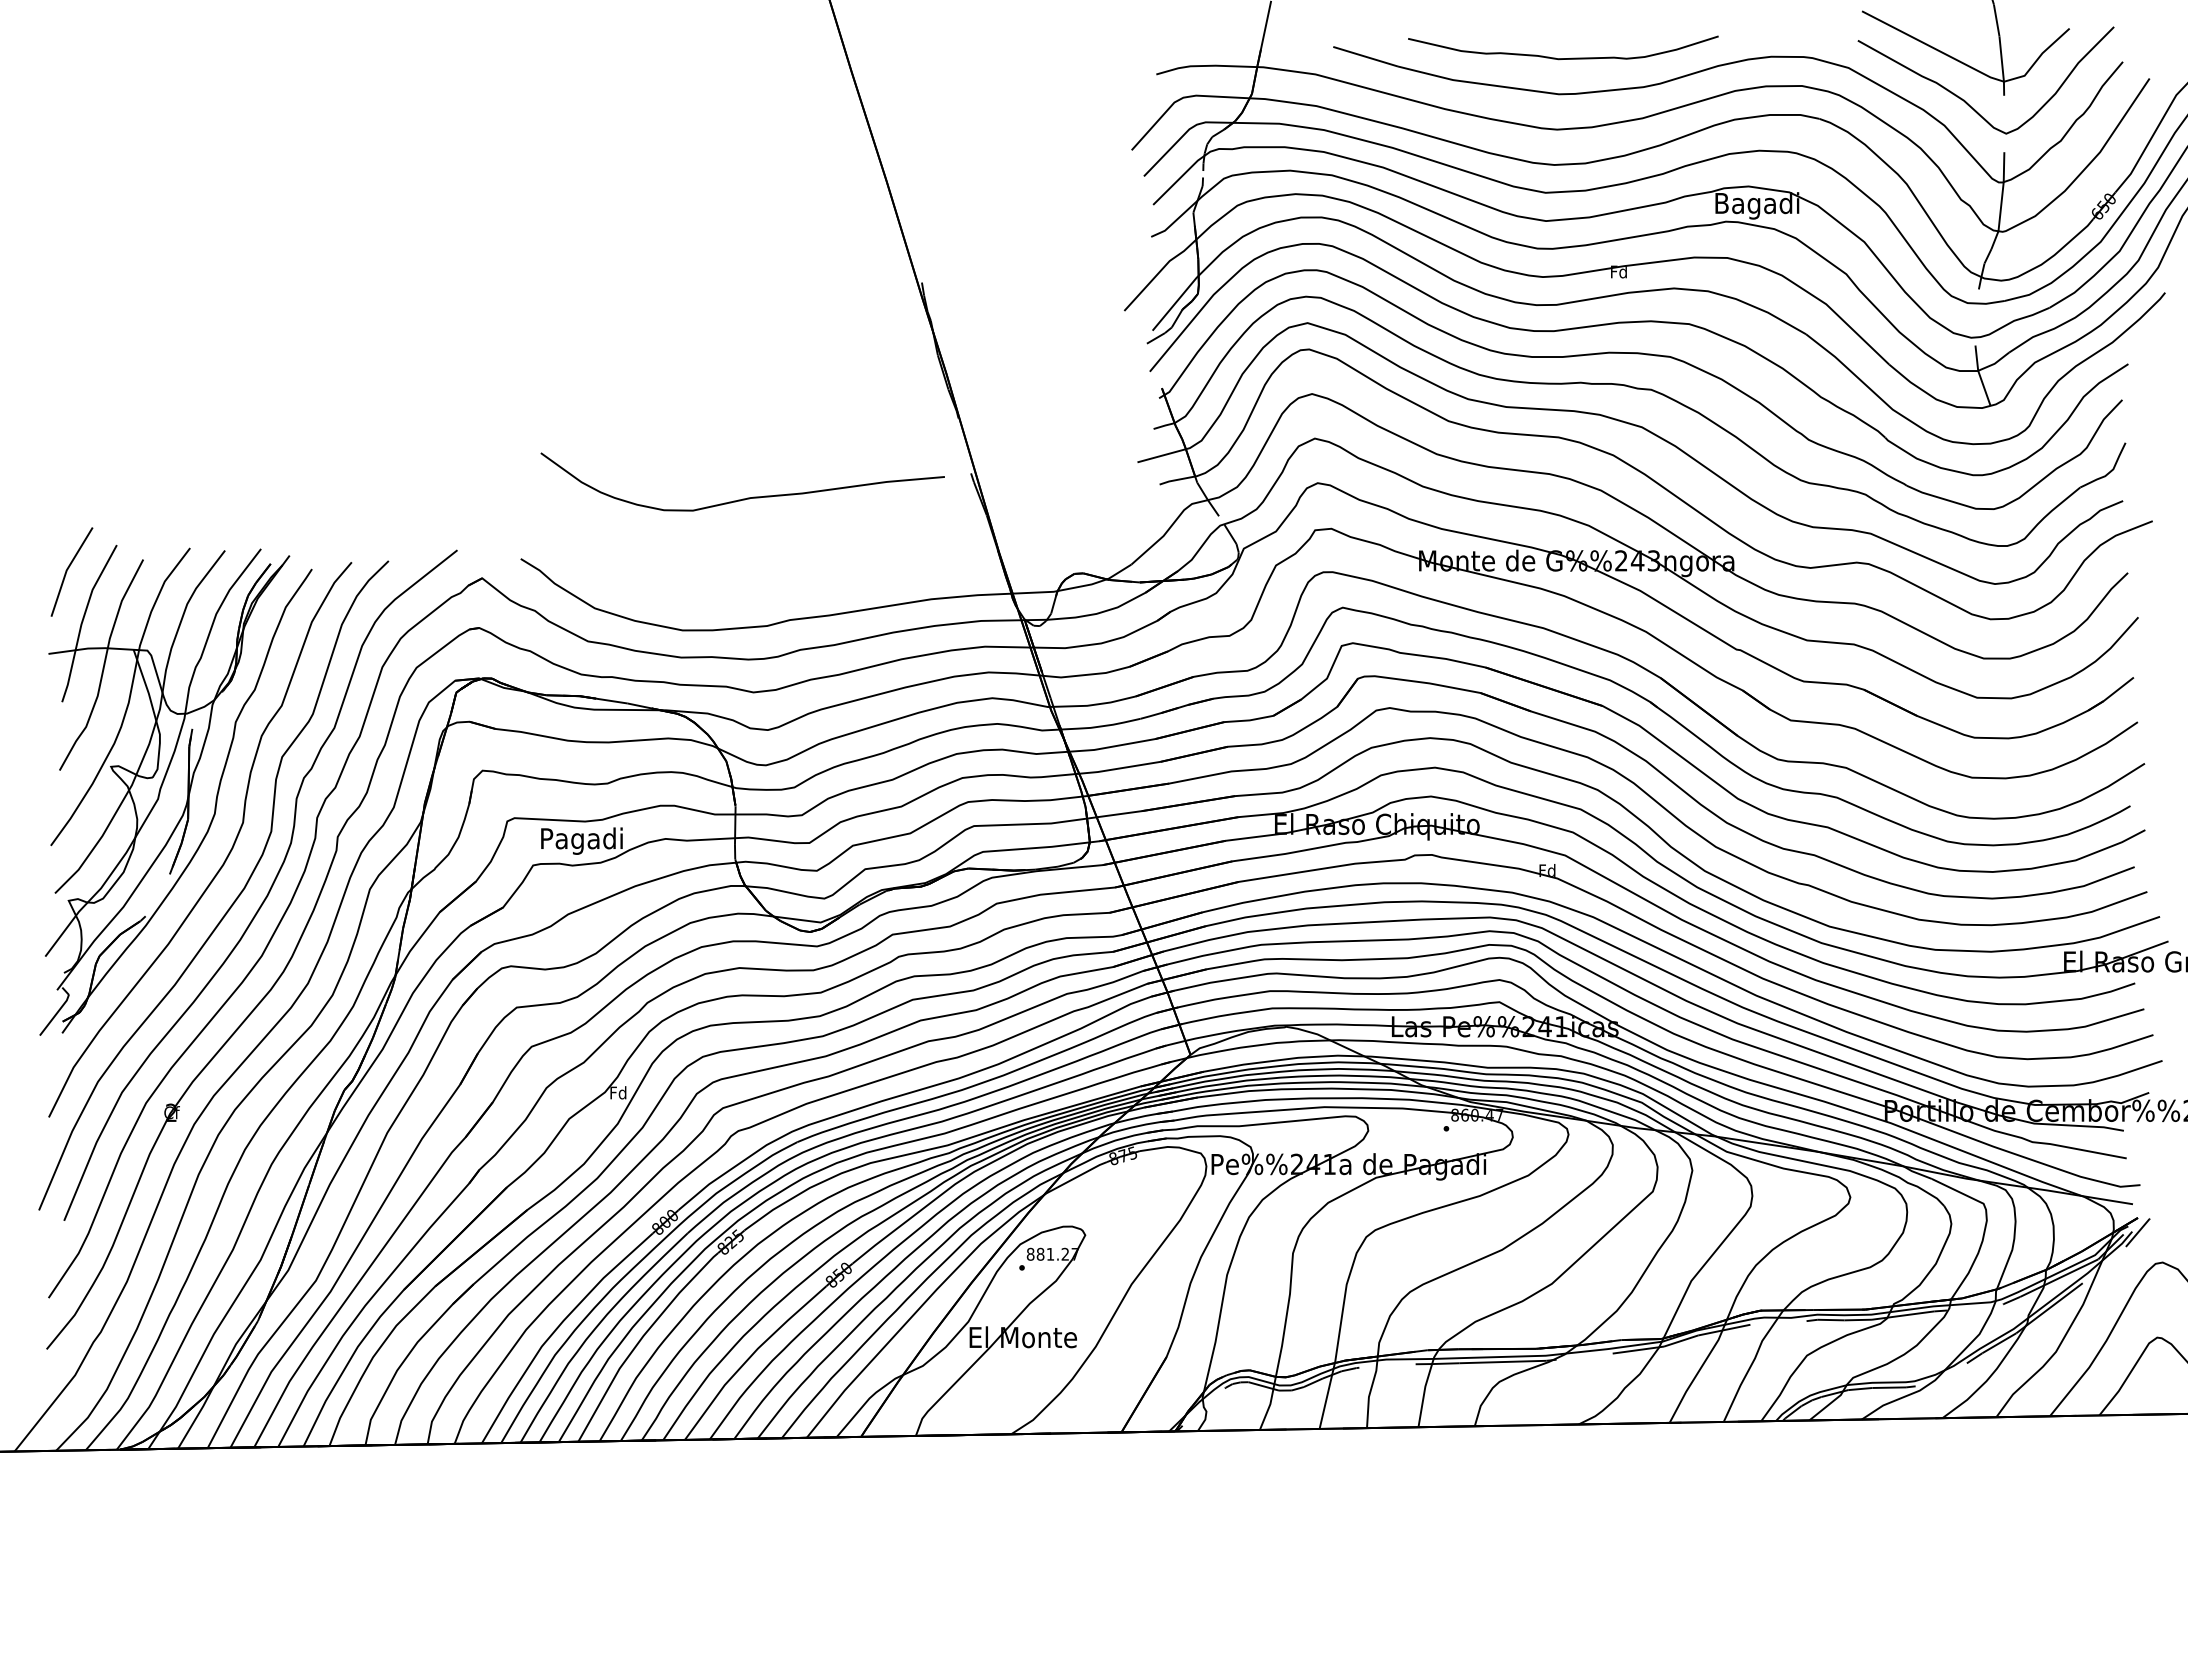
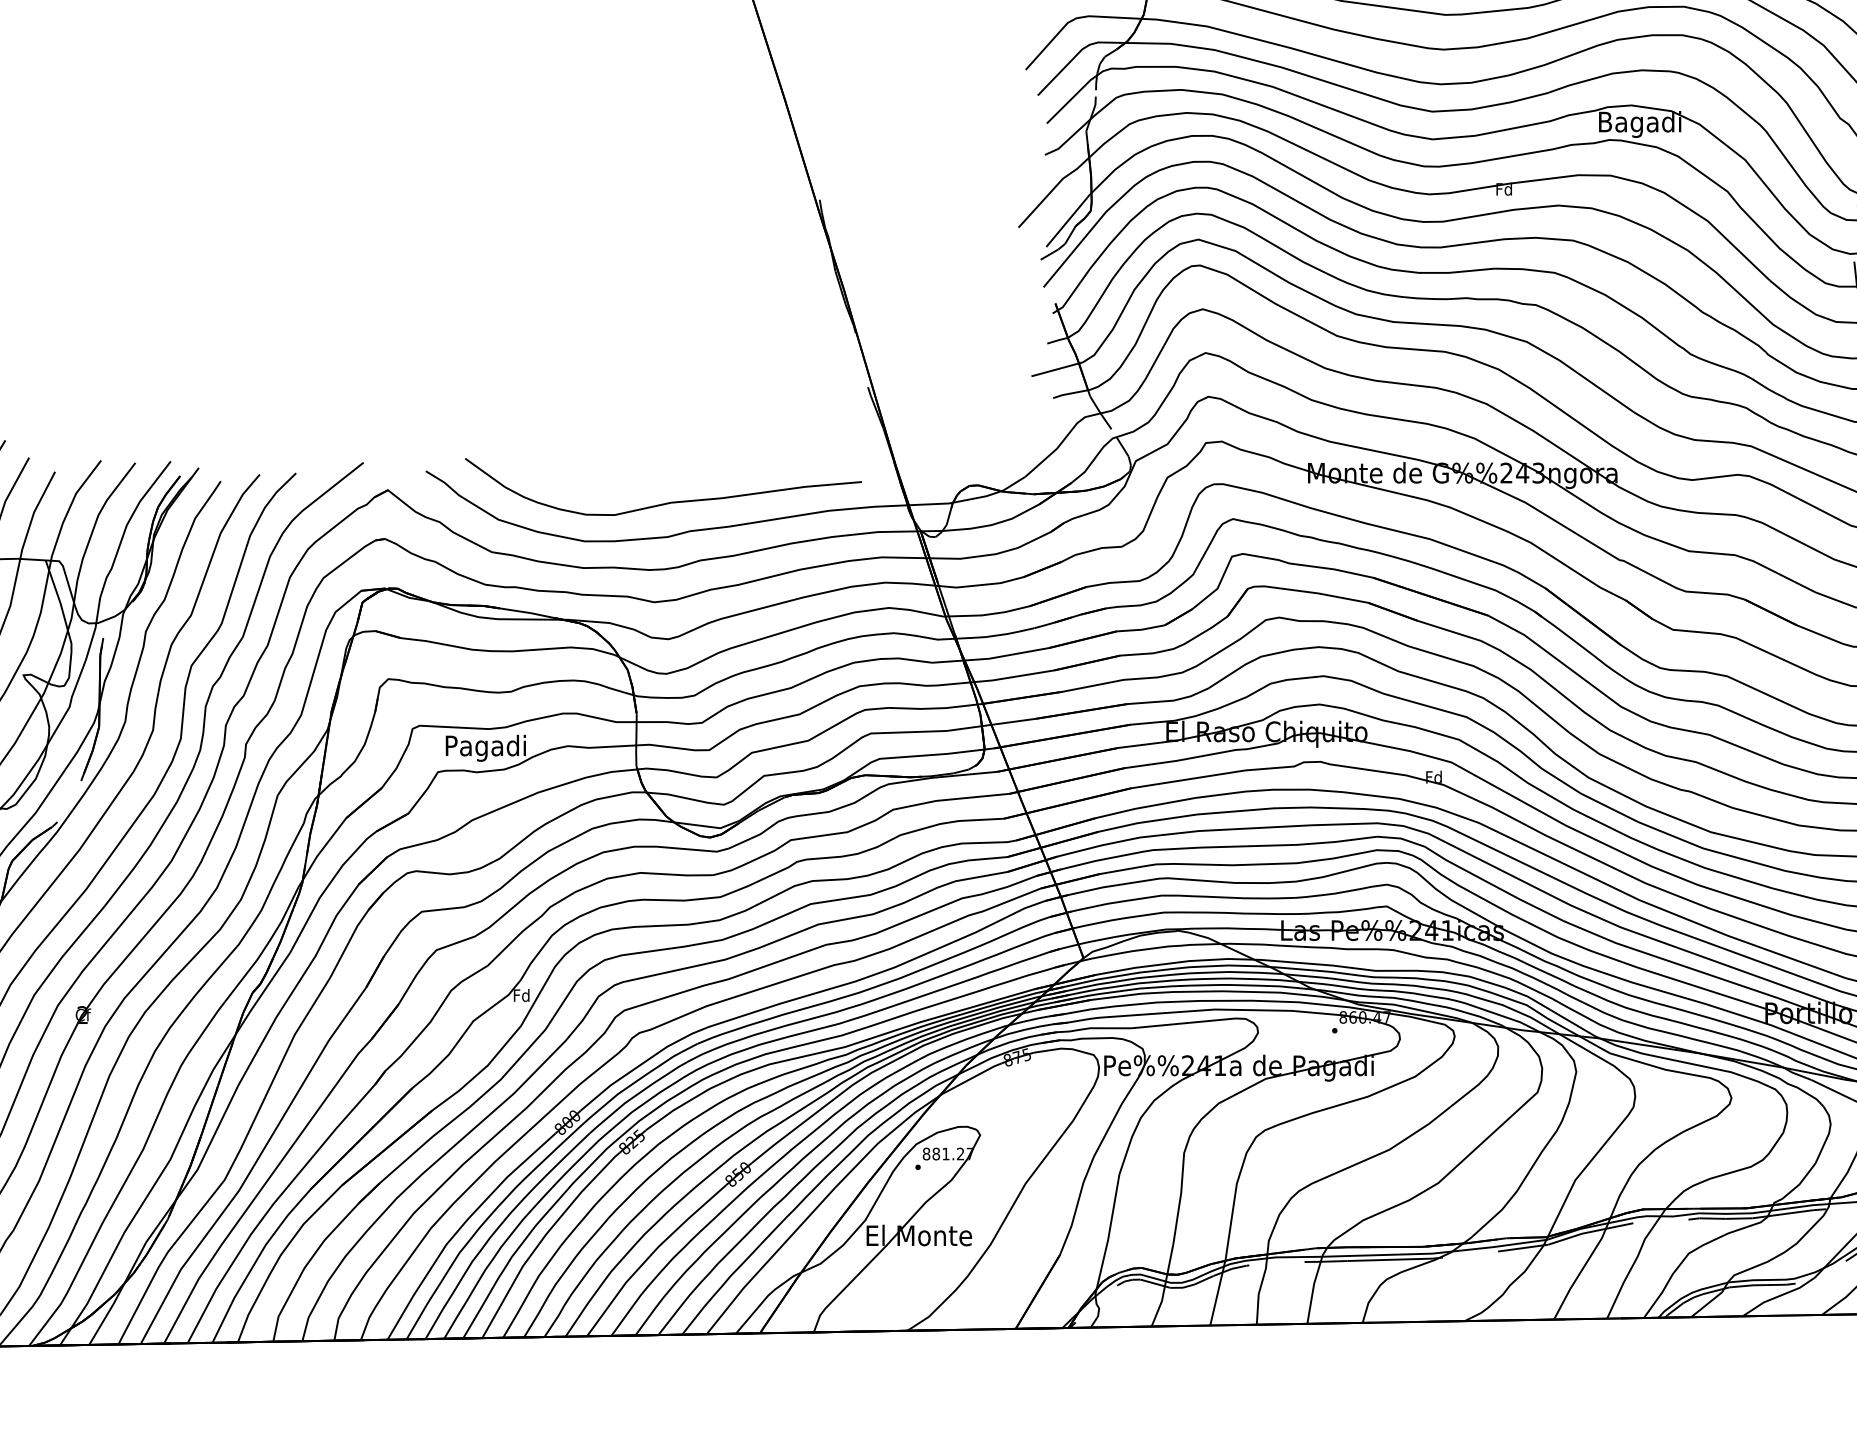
curve: (747, 497) -> (668, 502), moved

